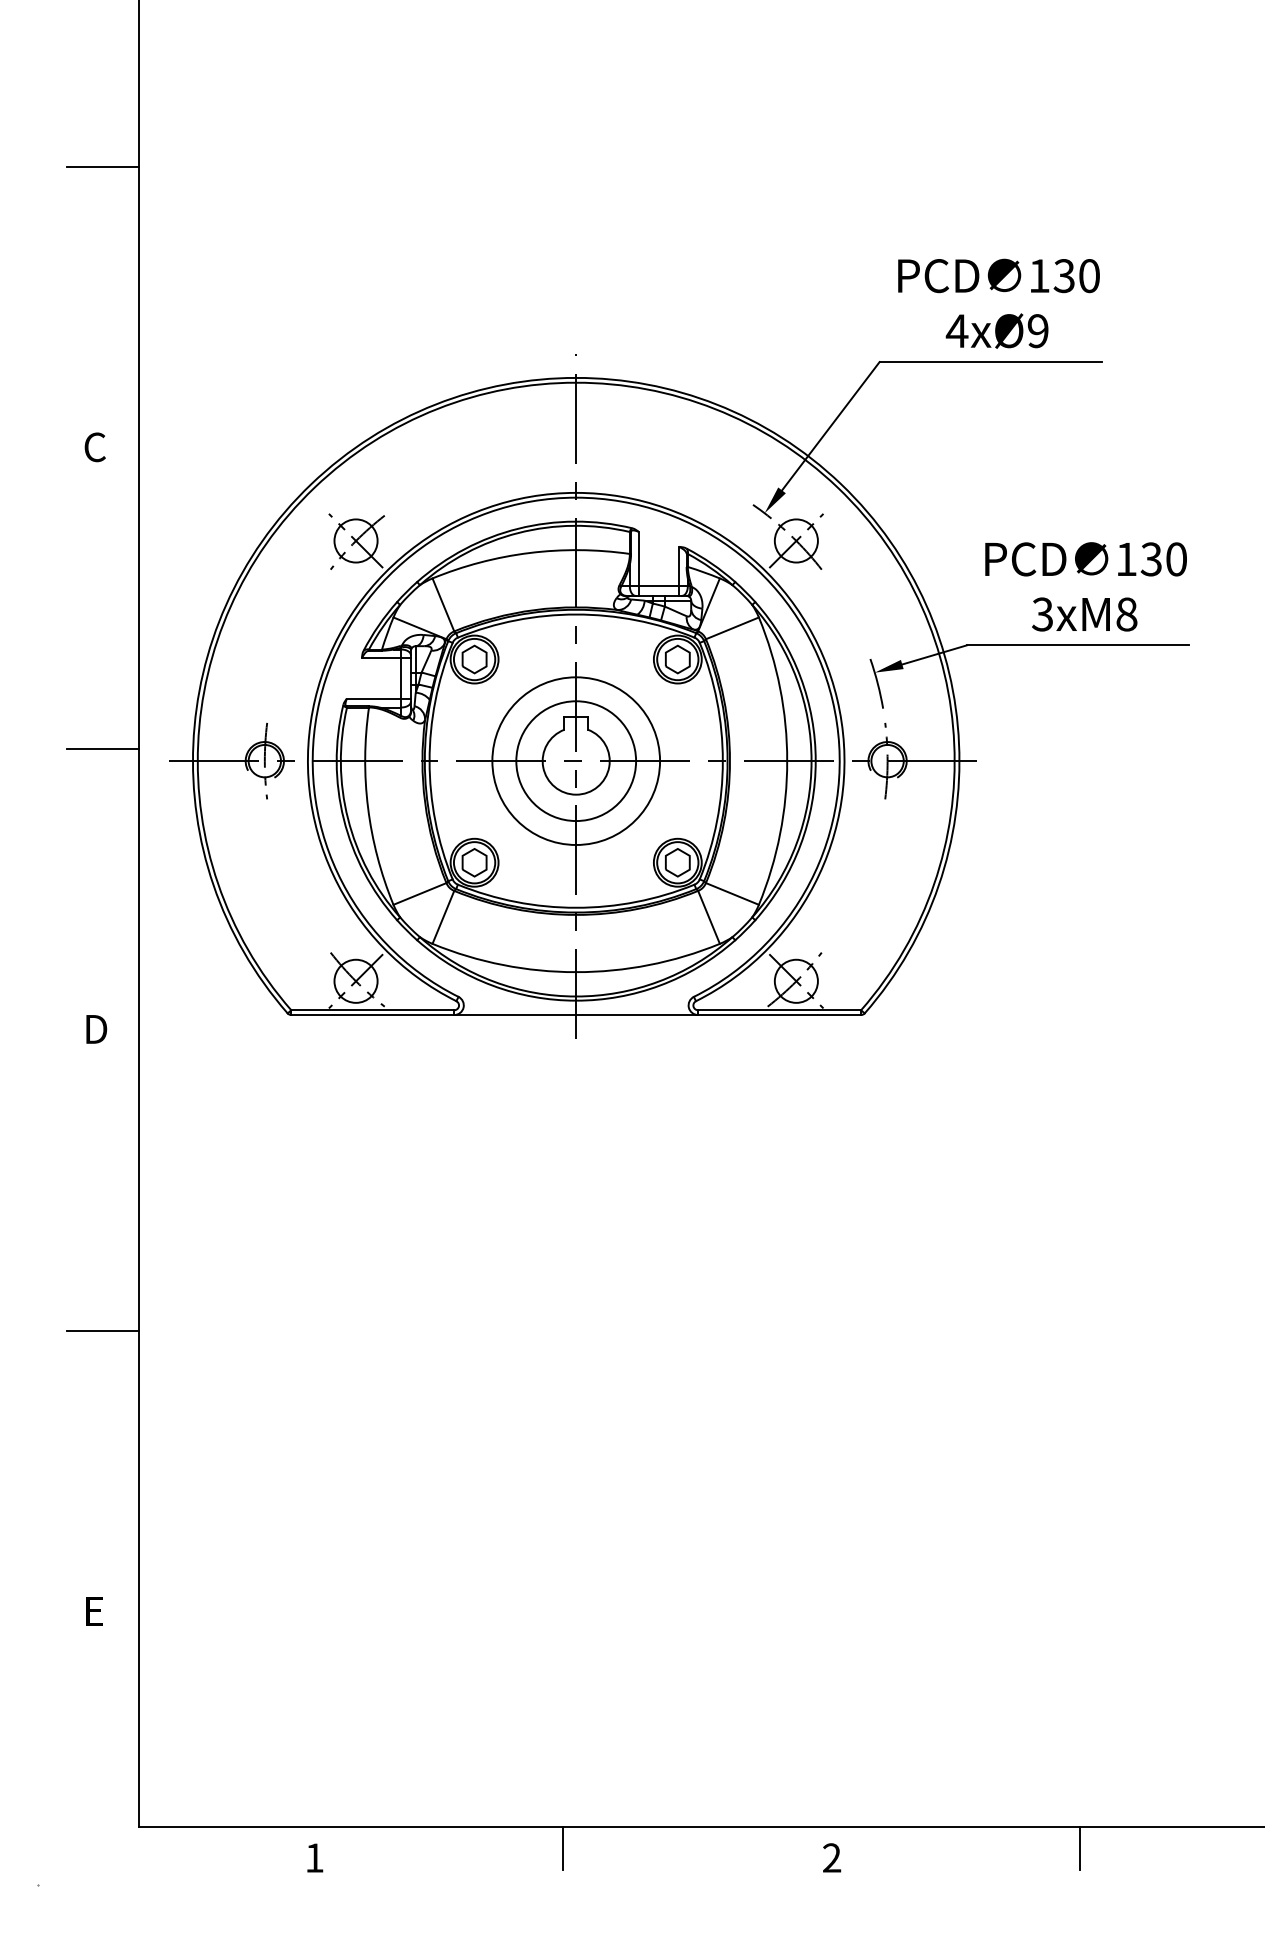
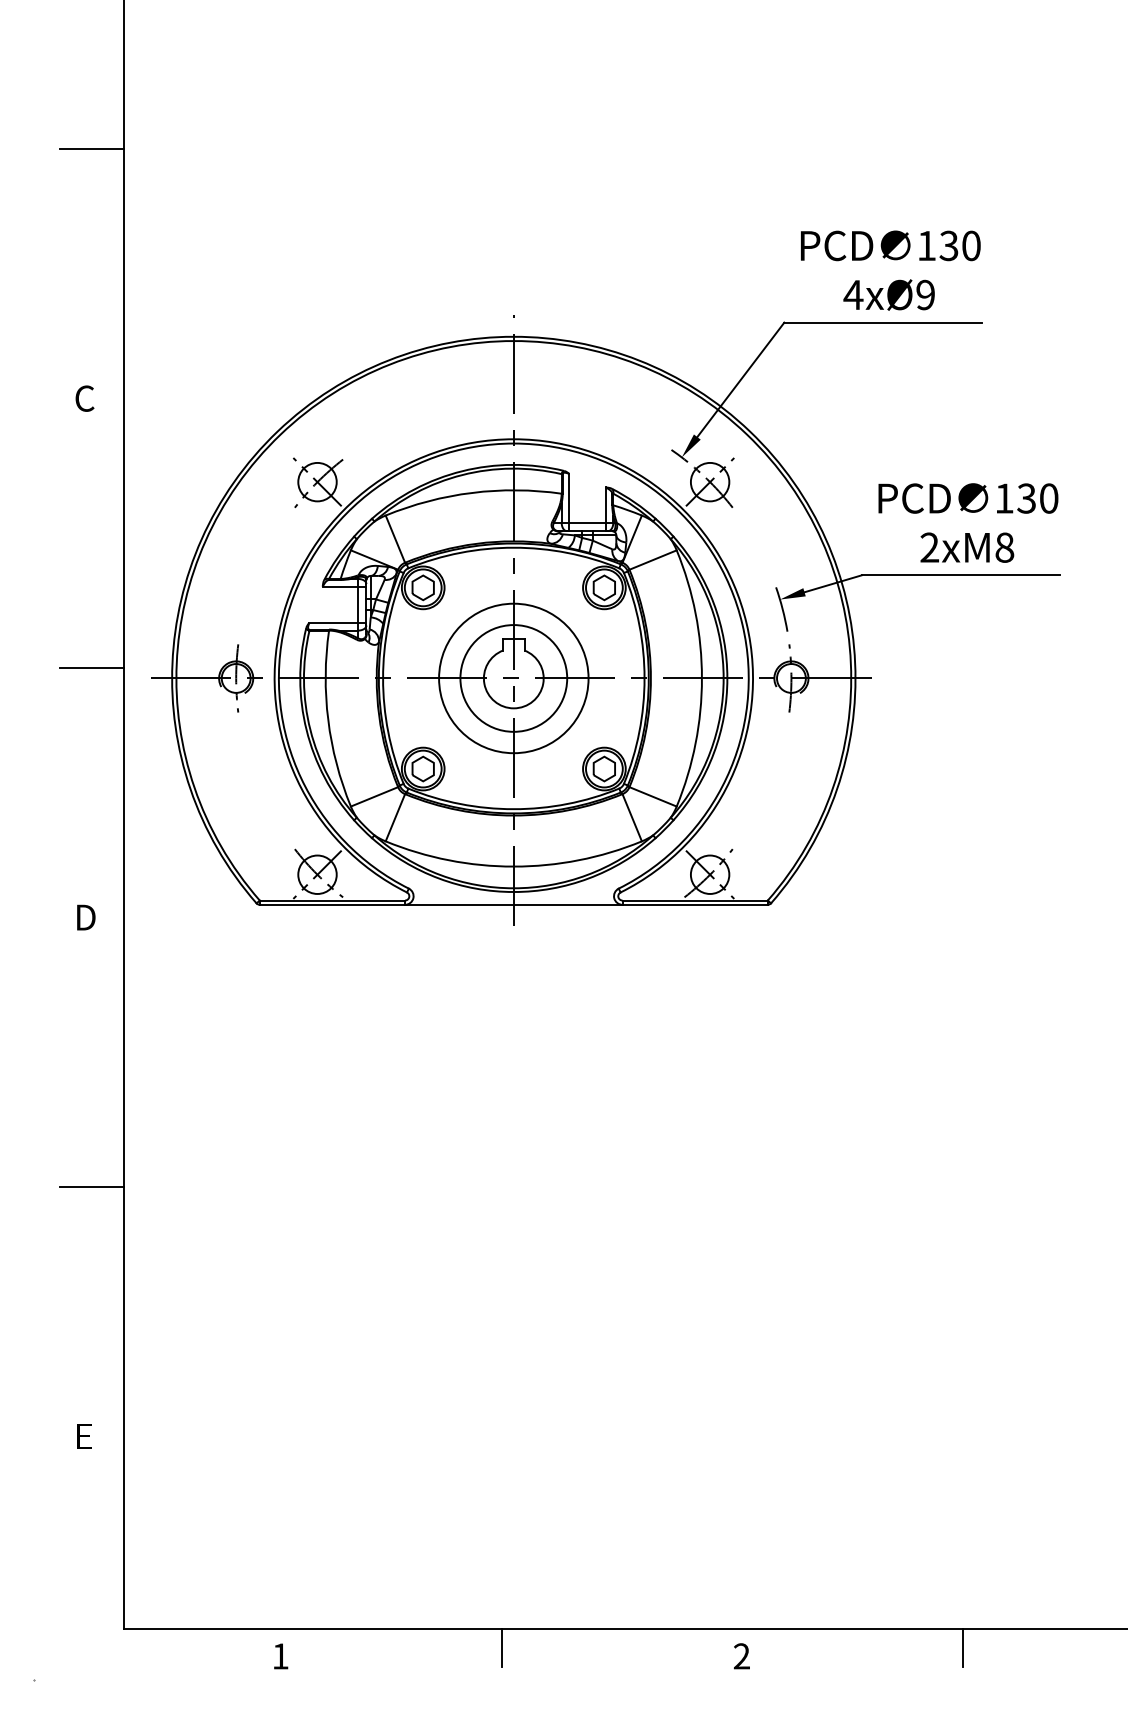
text: (1042, 614) -> (929, 547), 3xM8 -> 2xM8

